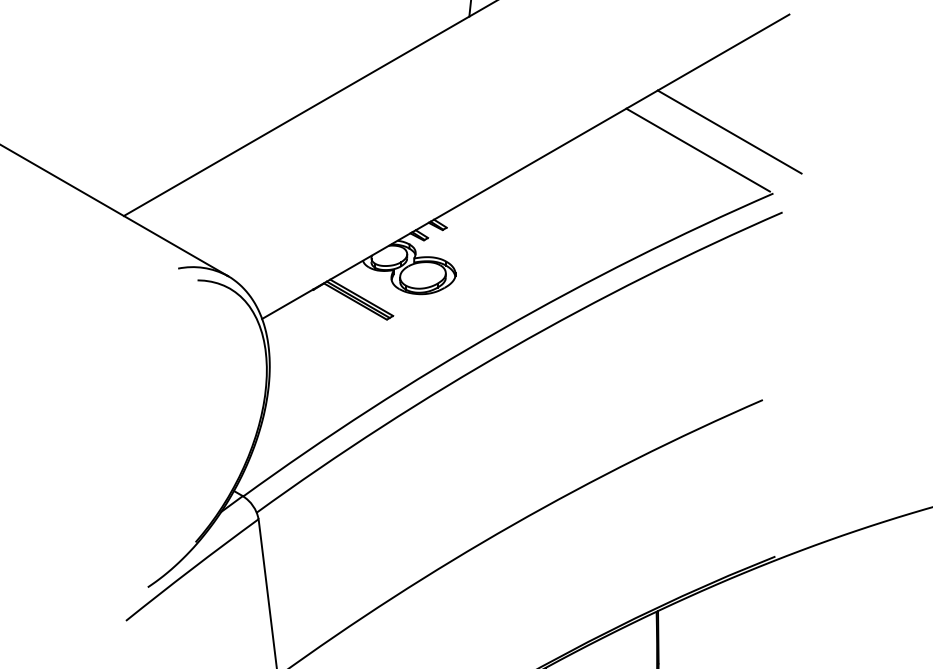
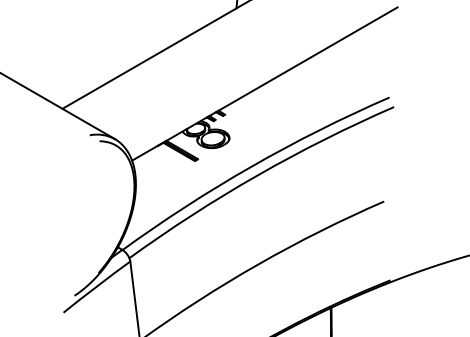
line: (729, 131) -> (367, 66), removed
line: (697, 149) -> (351, 75), removed

